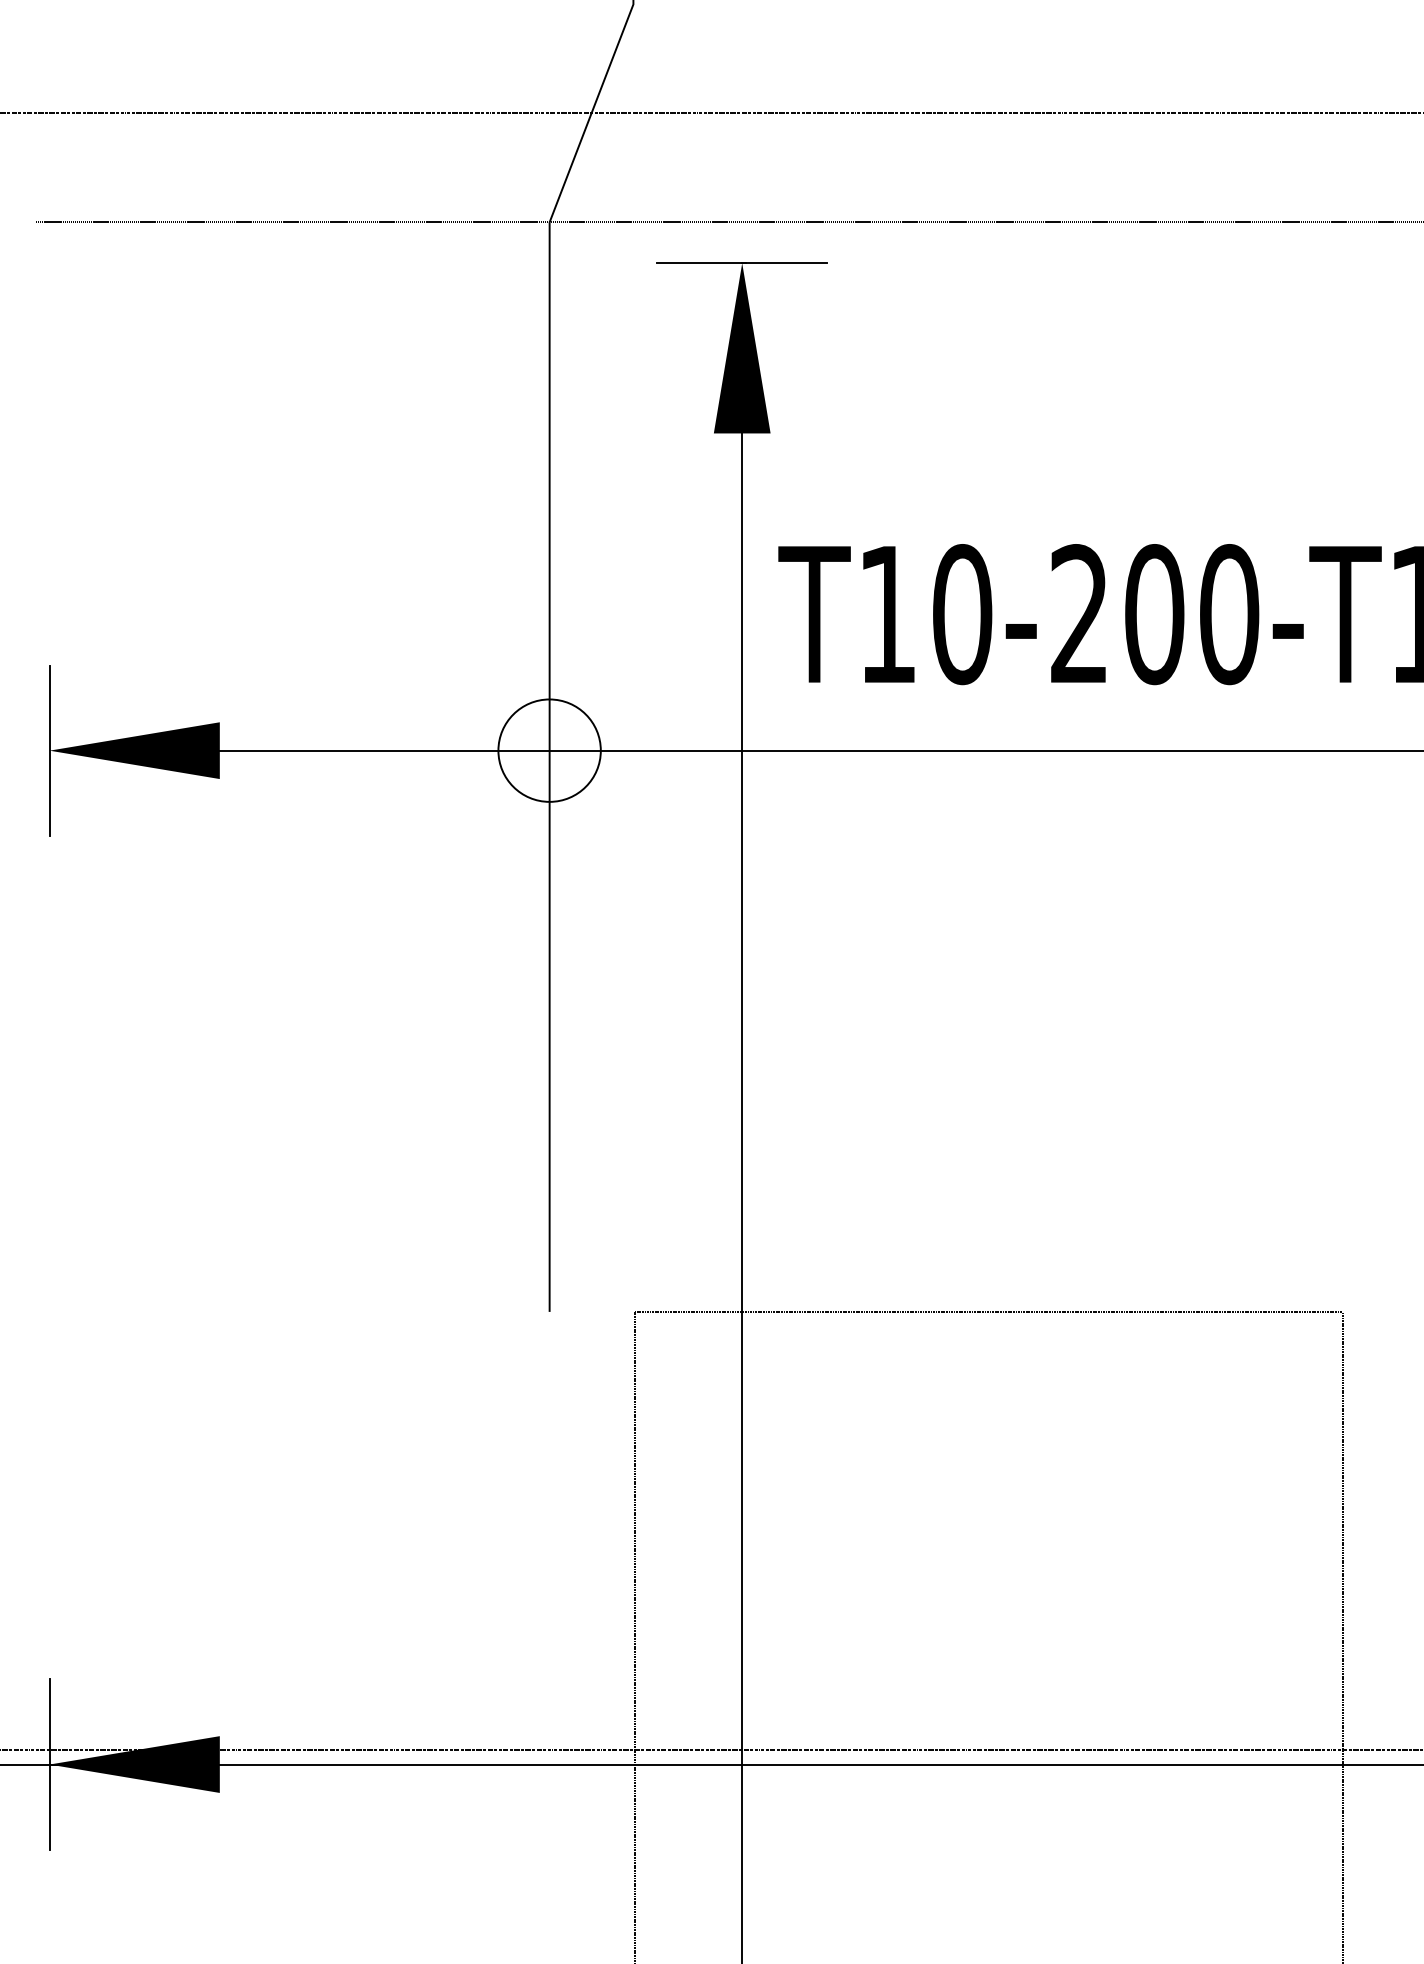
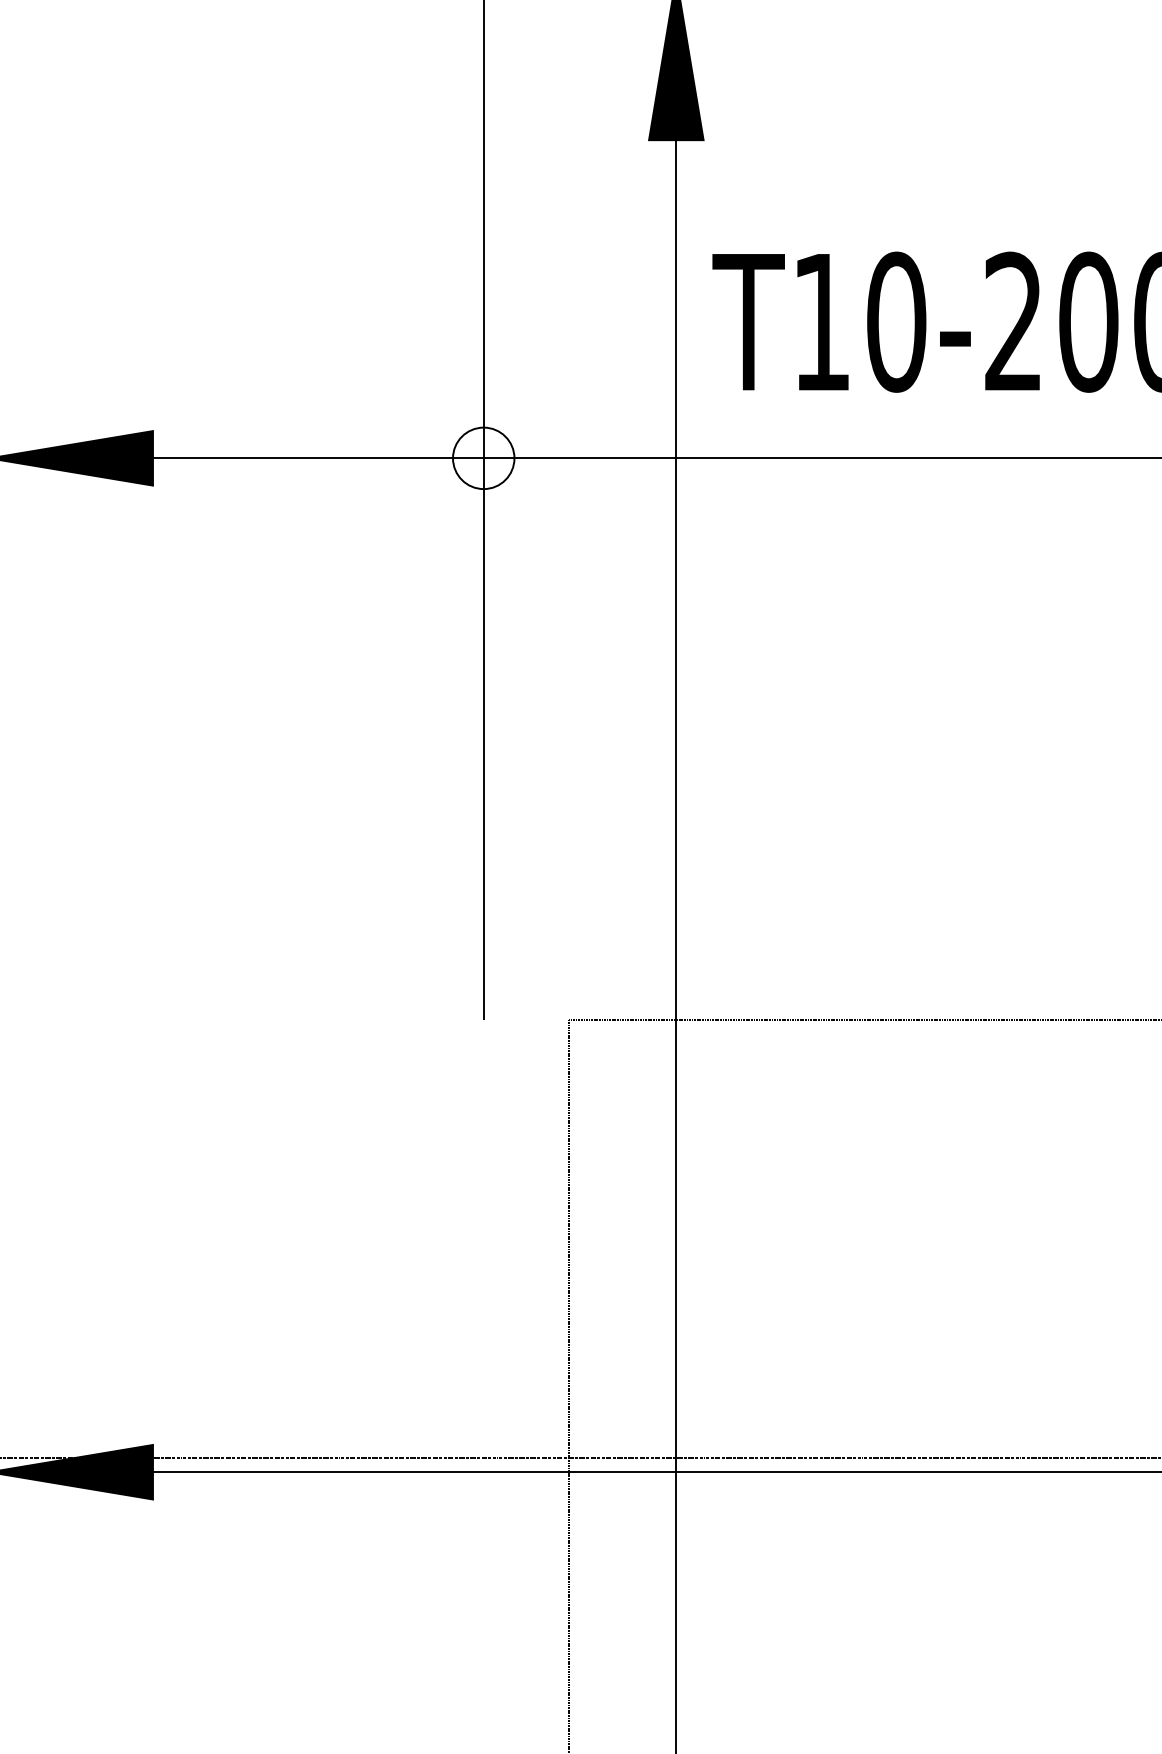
circle: (549, 750) -> (483, 458), size x0.6

